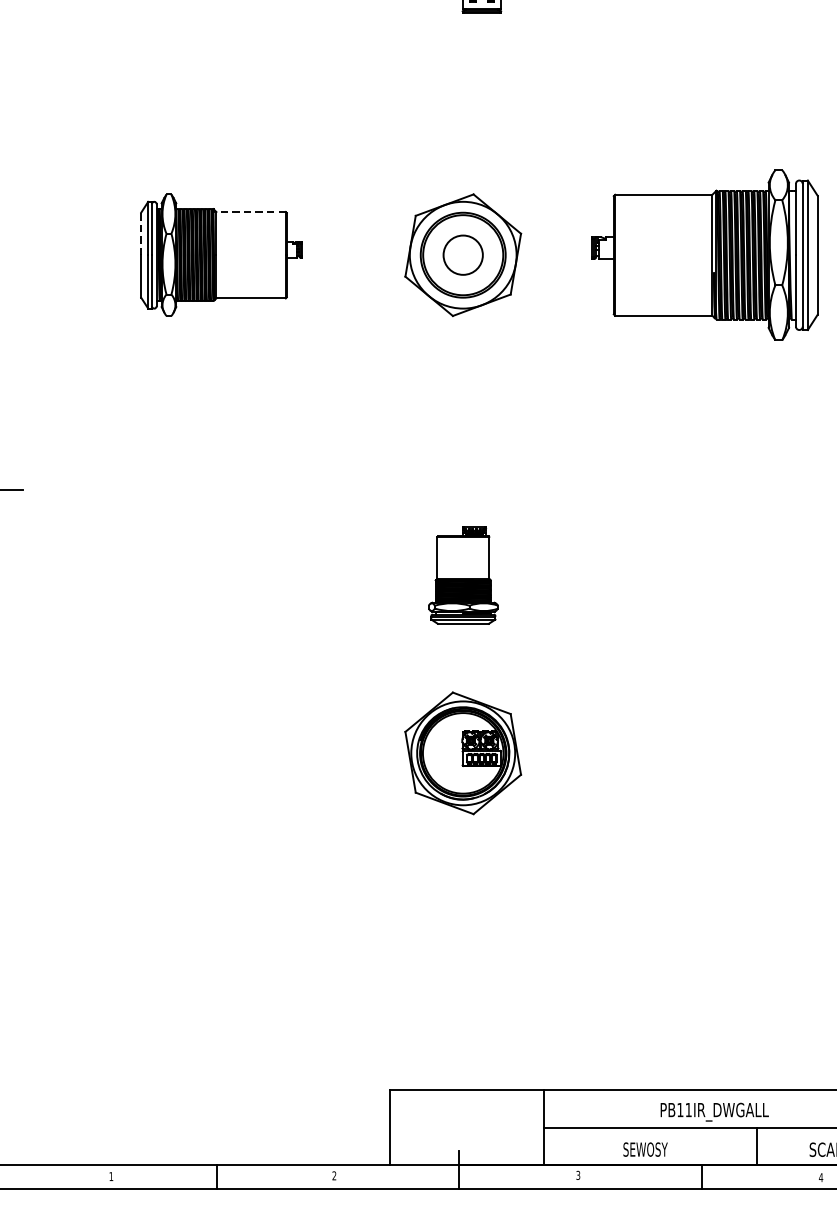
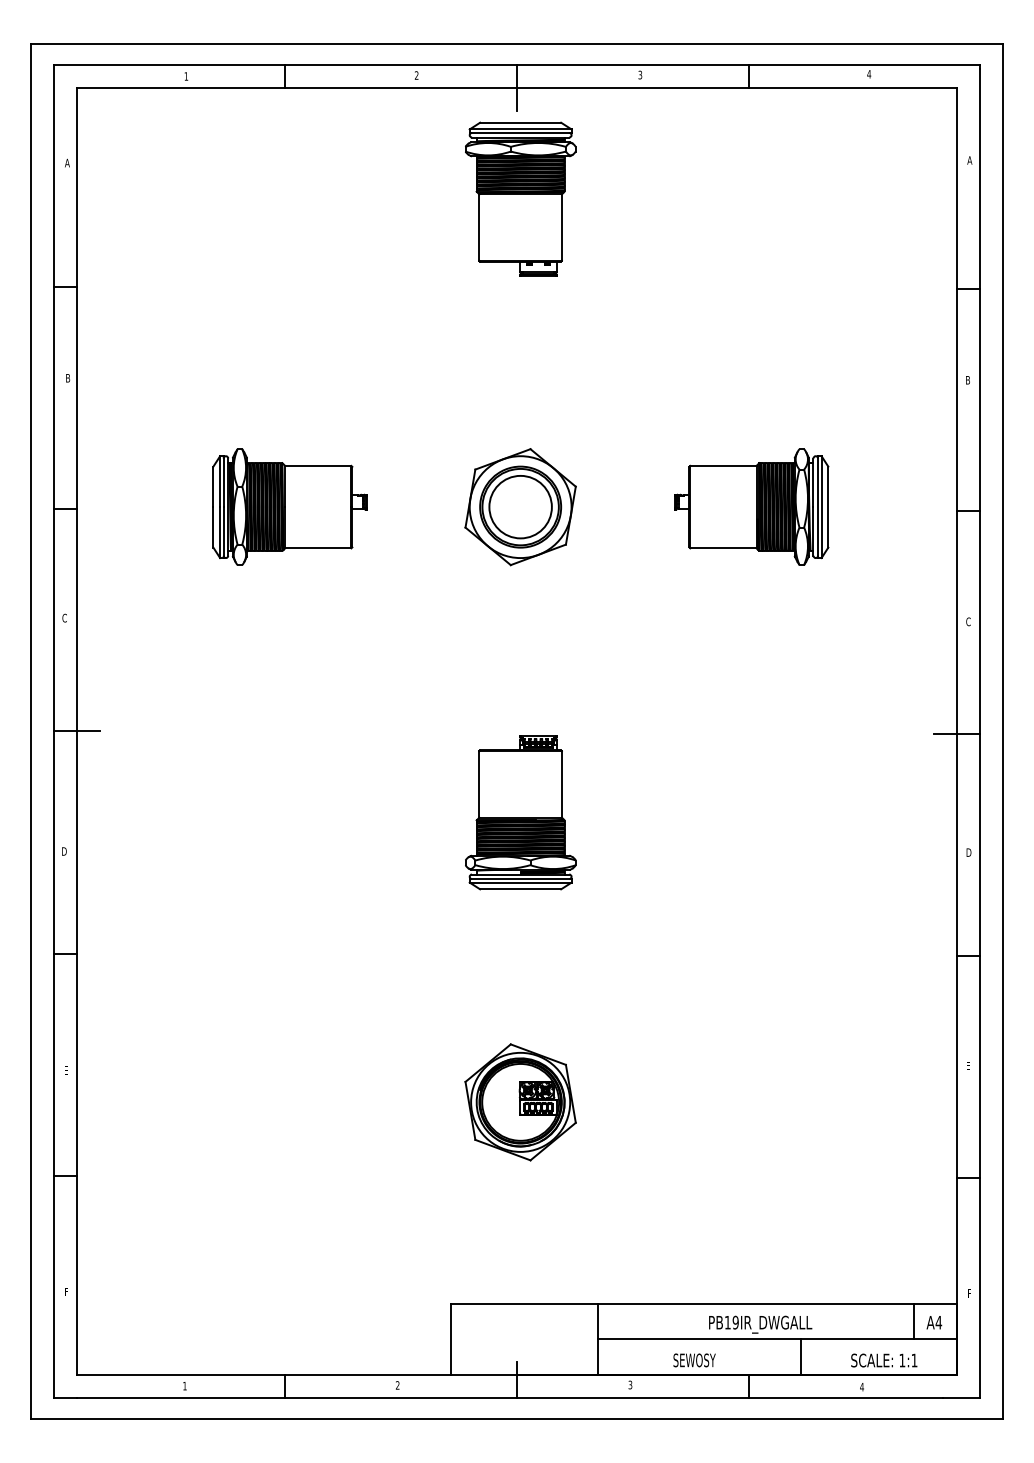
line: (250, 211) -> (317, 465), dashed -> solid
line: (141, 233) -> (213, 486), dashed -> solid
circle: (463, 254) -> (520, 506), size x1.67
part: (705, 254) -> (751, 506), size x0.71
part: (463, 575) -> (520, 812), size x1.67
part: (463, 753) -> (520, 1102), moved
text: (688, 1109) -> (735, 1322), PB11IR_DWGALL -> PB19IR_DWGALL

